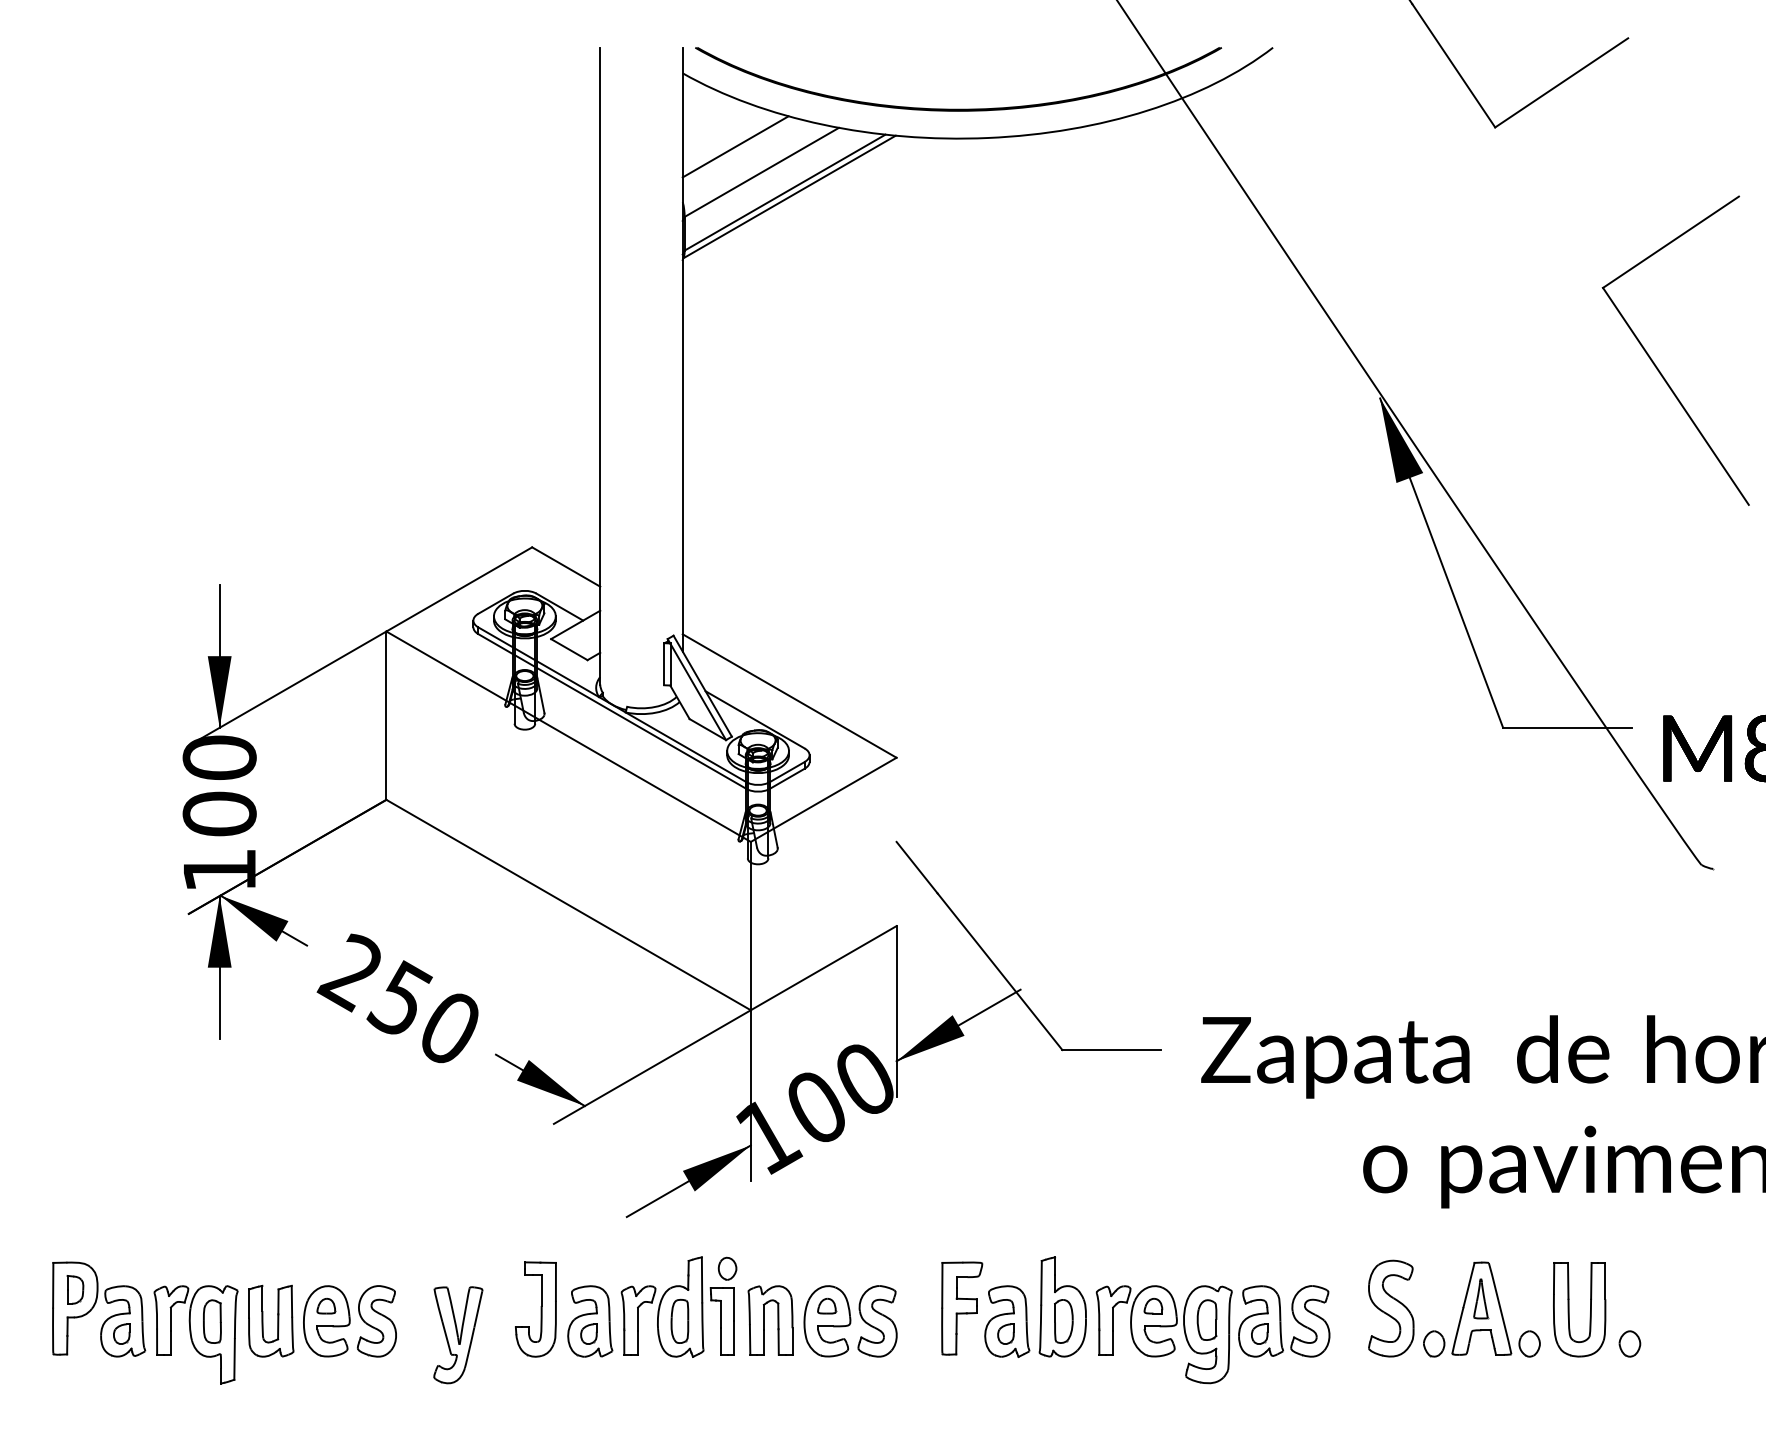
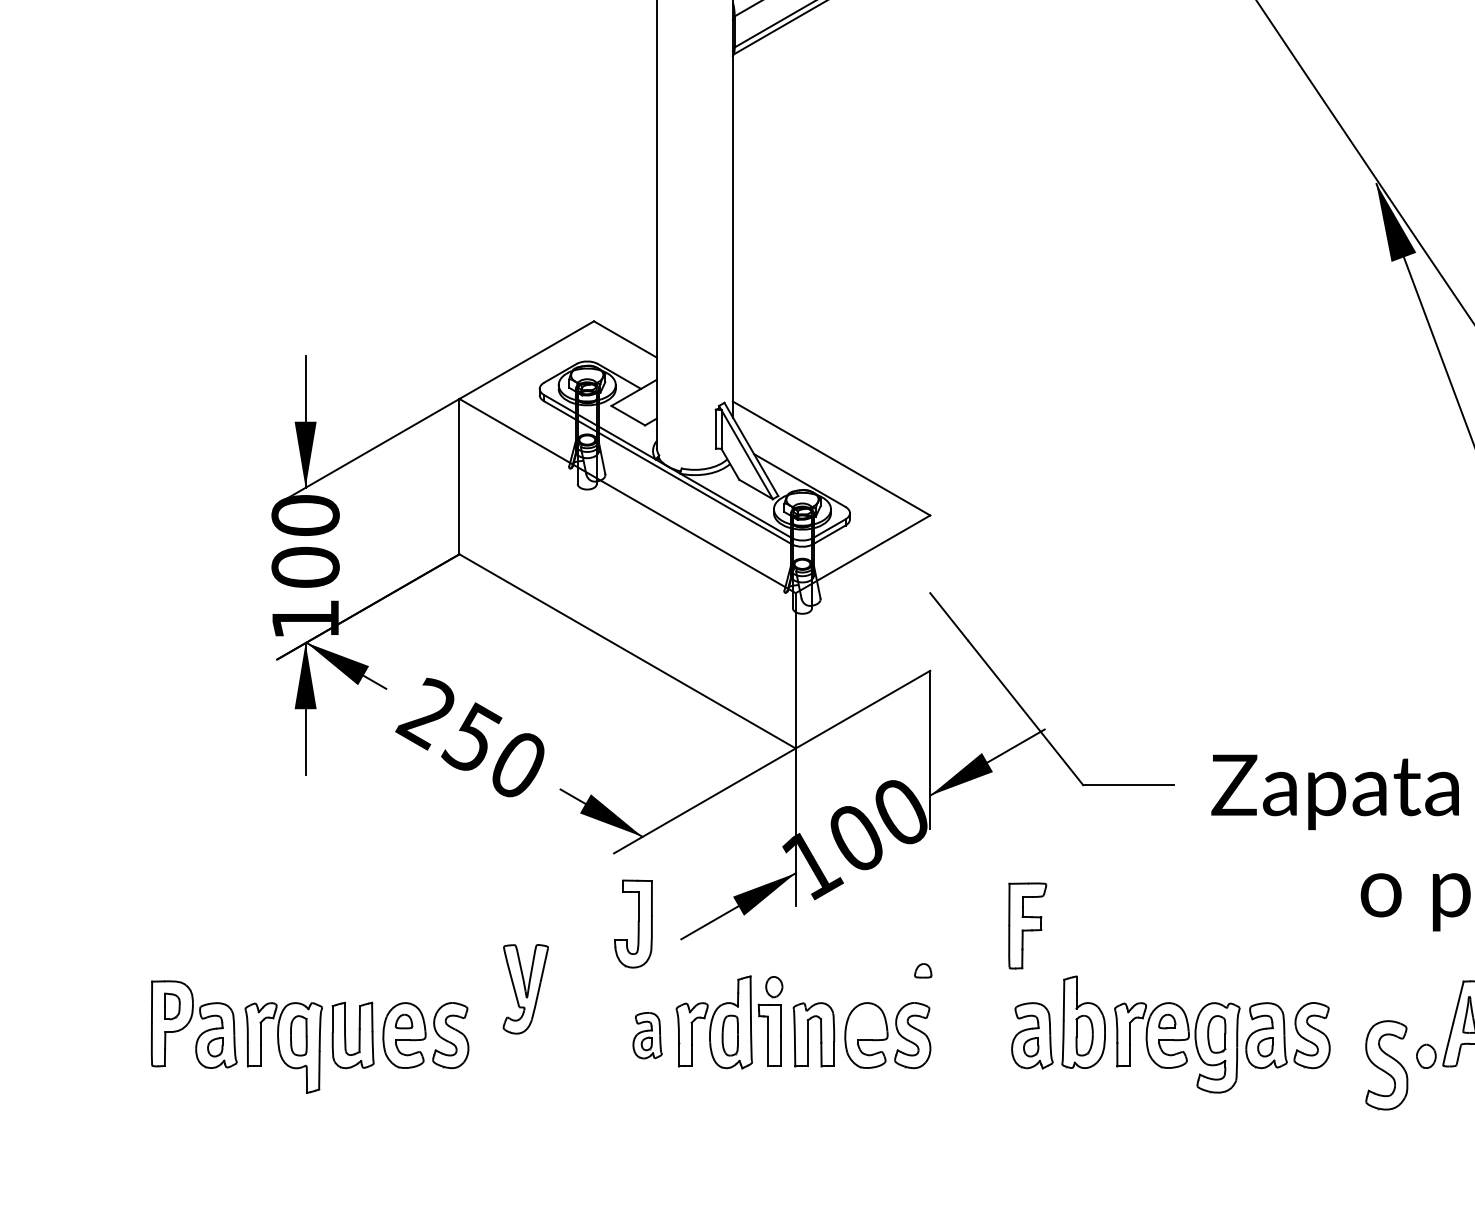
part: (827, 1305) -> (923, 970), moved
part: (962, 1308) -> (1028, 925), moved
part: (1391, 1308) -> (1386, 1065), moved
part: (535, 1309) -> (633, 924), moved
part: (590, 1321) -> (647, 1035), size x0.7
part: (458, 1335) -> (526, 989), moved

